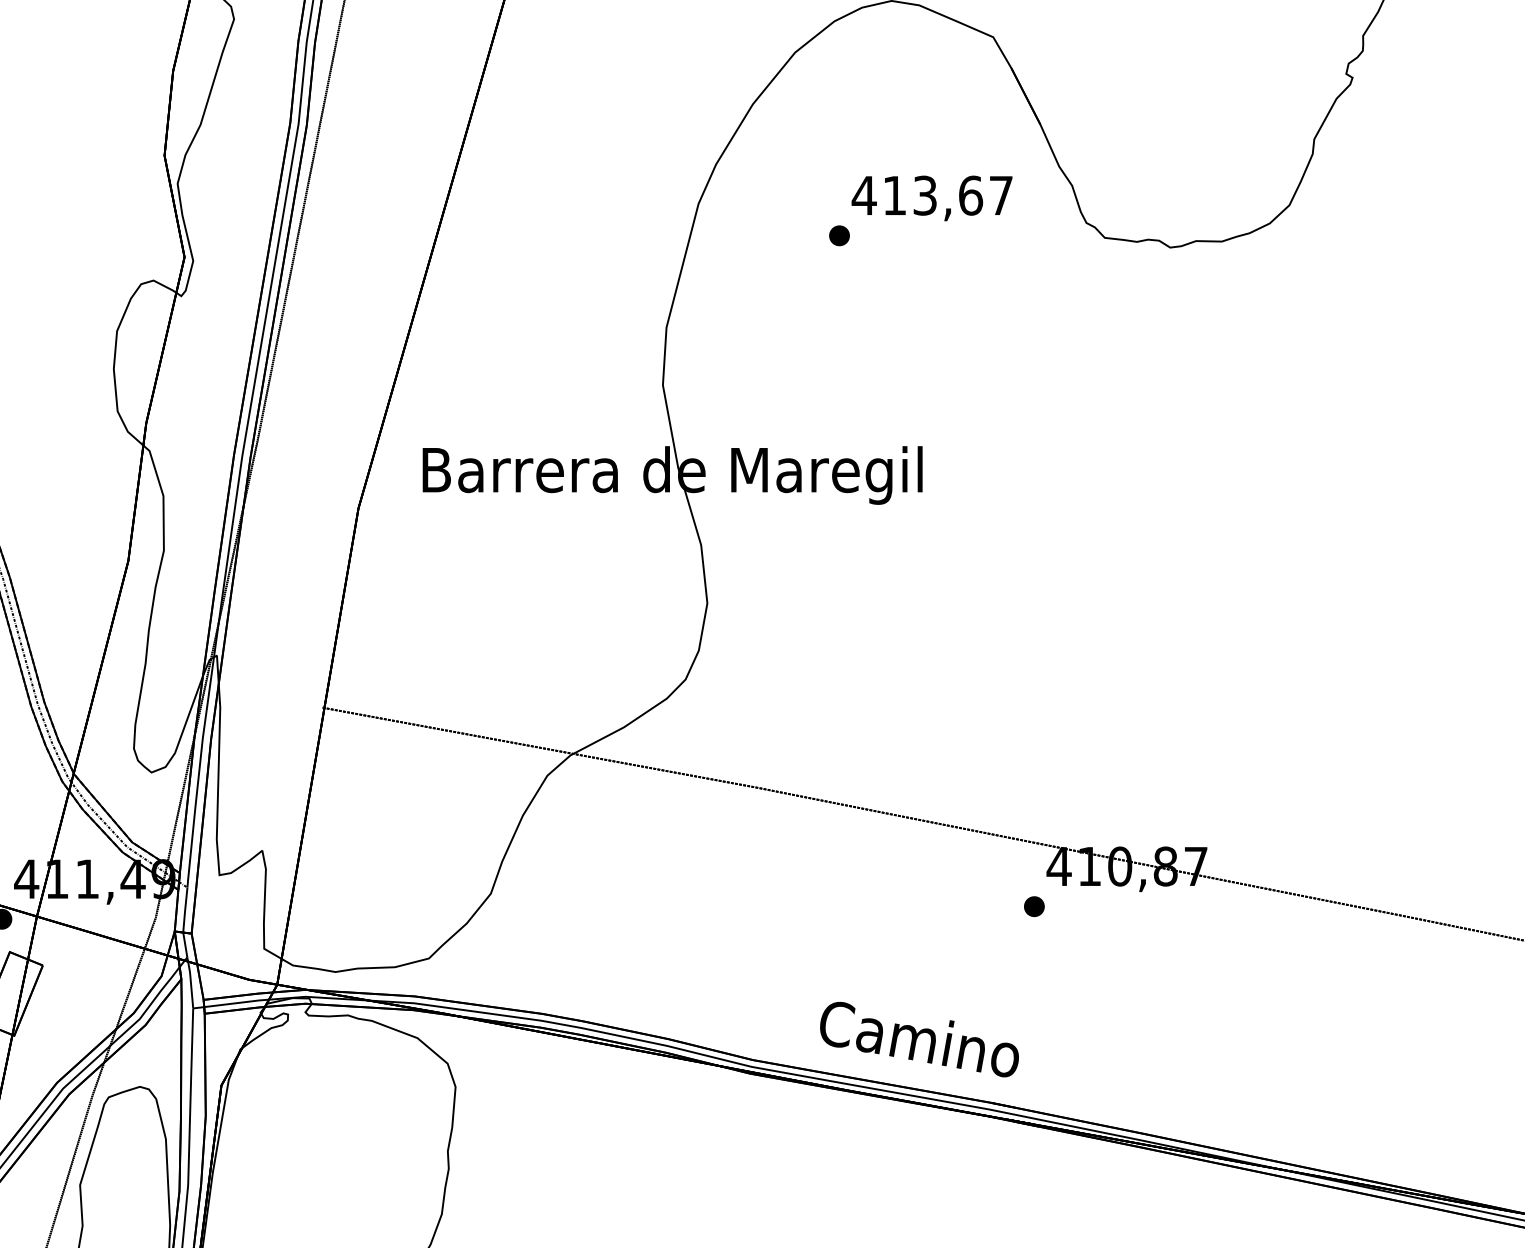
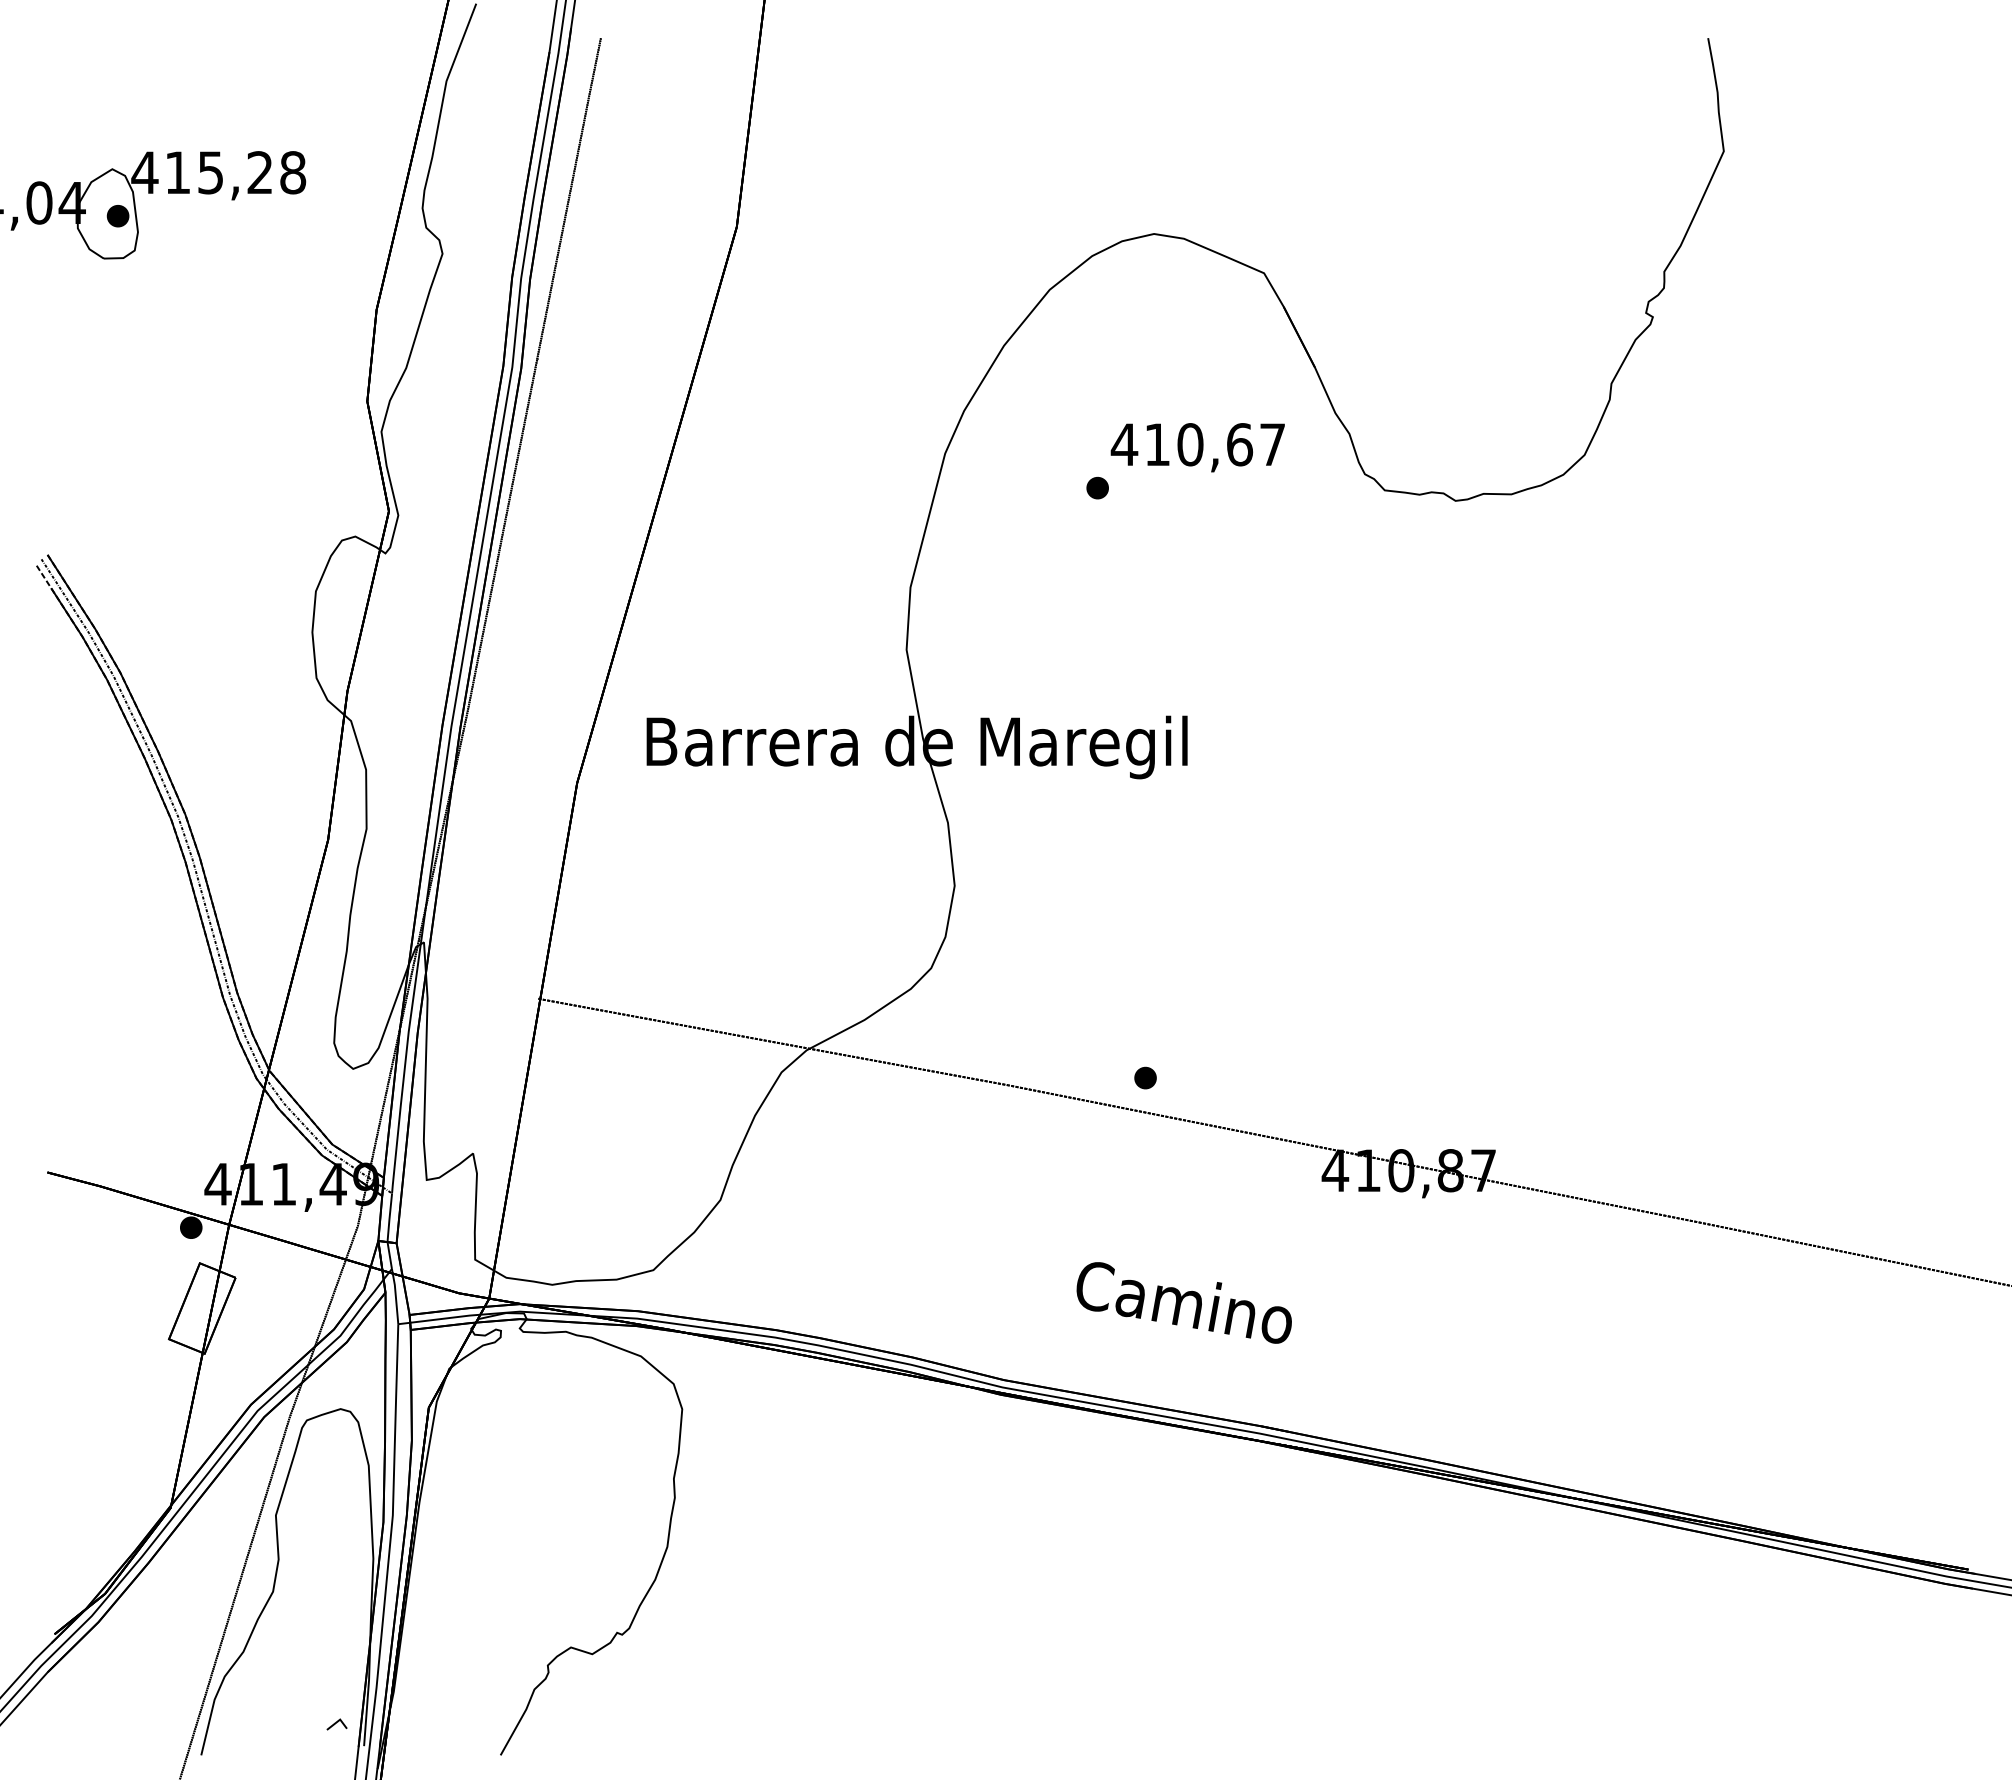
text: (925, 195) -> (1190, 444), 413,67 -> 410,67
part: (1034, 906) -> (1145, 1077), moved
text: (918, 1039) -> (1183, 1302), moved

